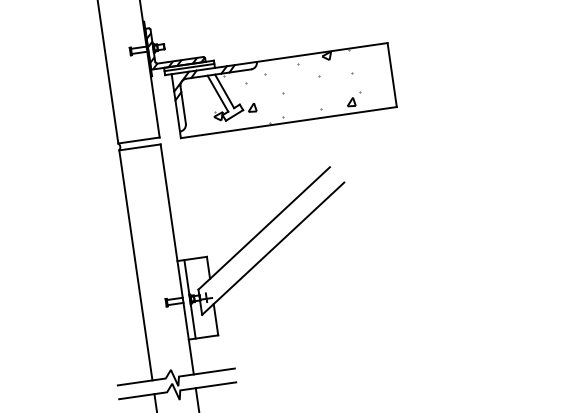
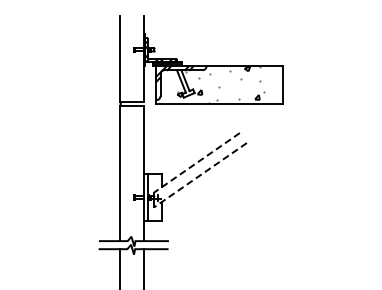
line: (263, 229) -> (196, 163), solid -> dashed
line: (273, 249) -> (200, 175), solid -> dashed

